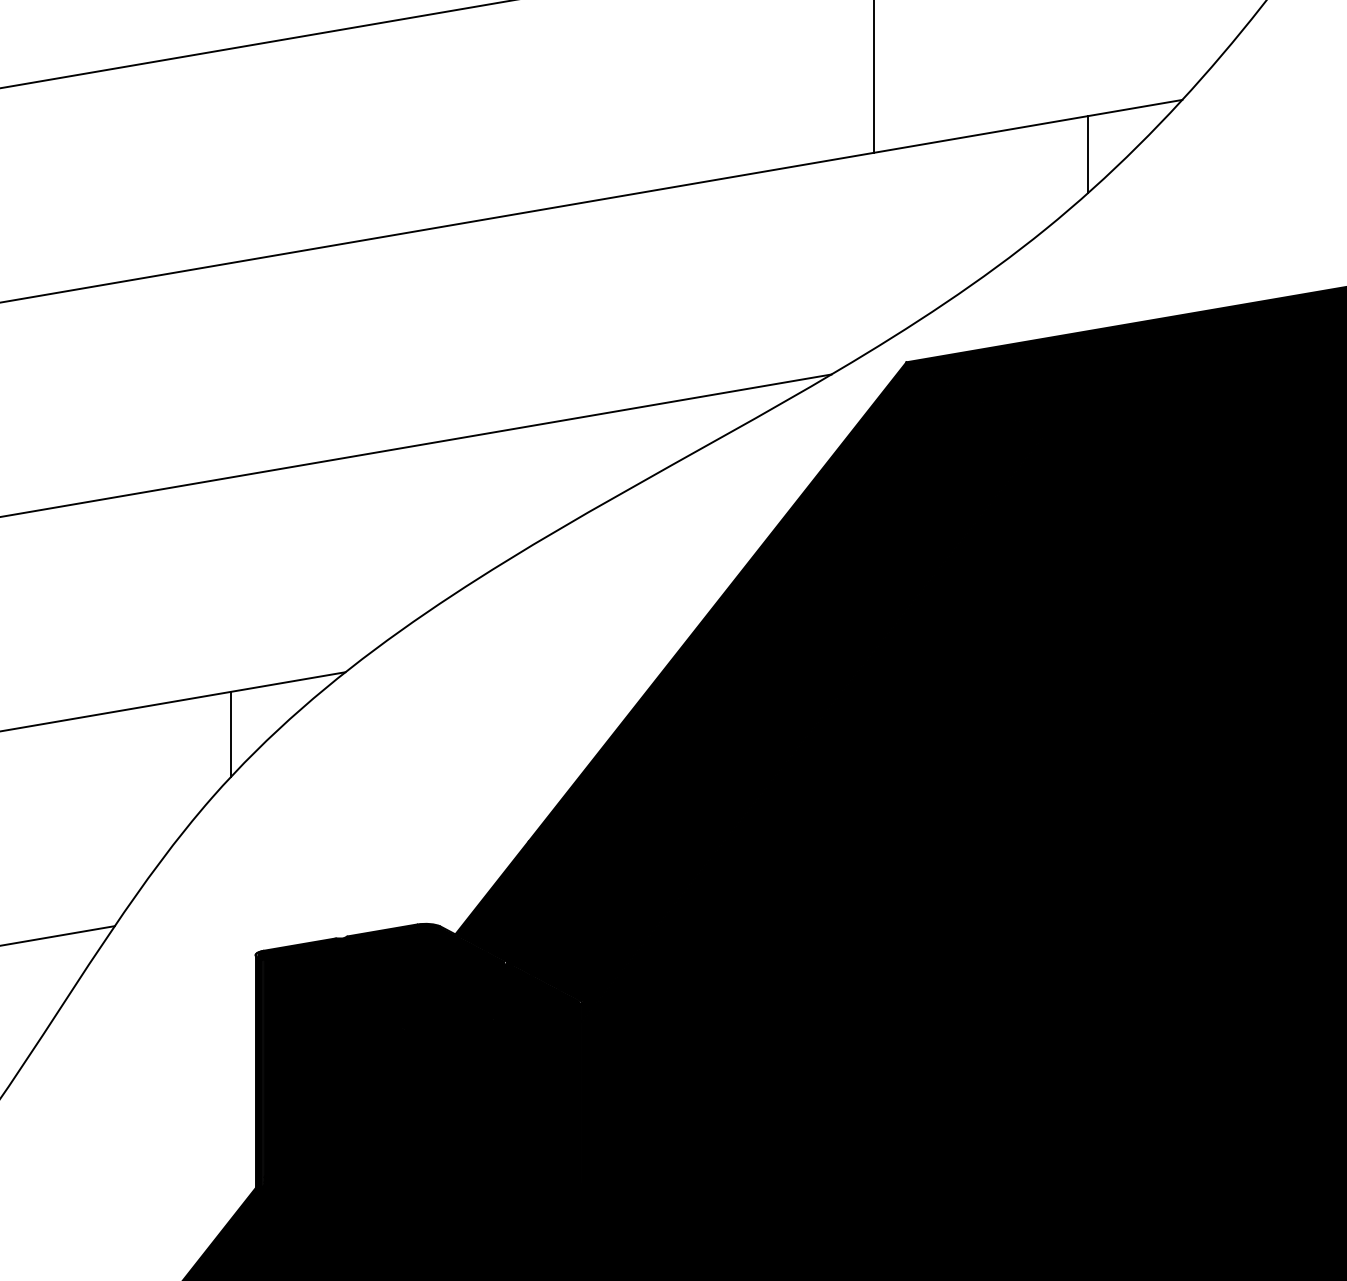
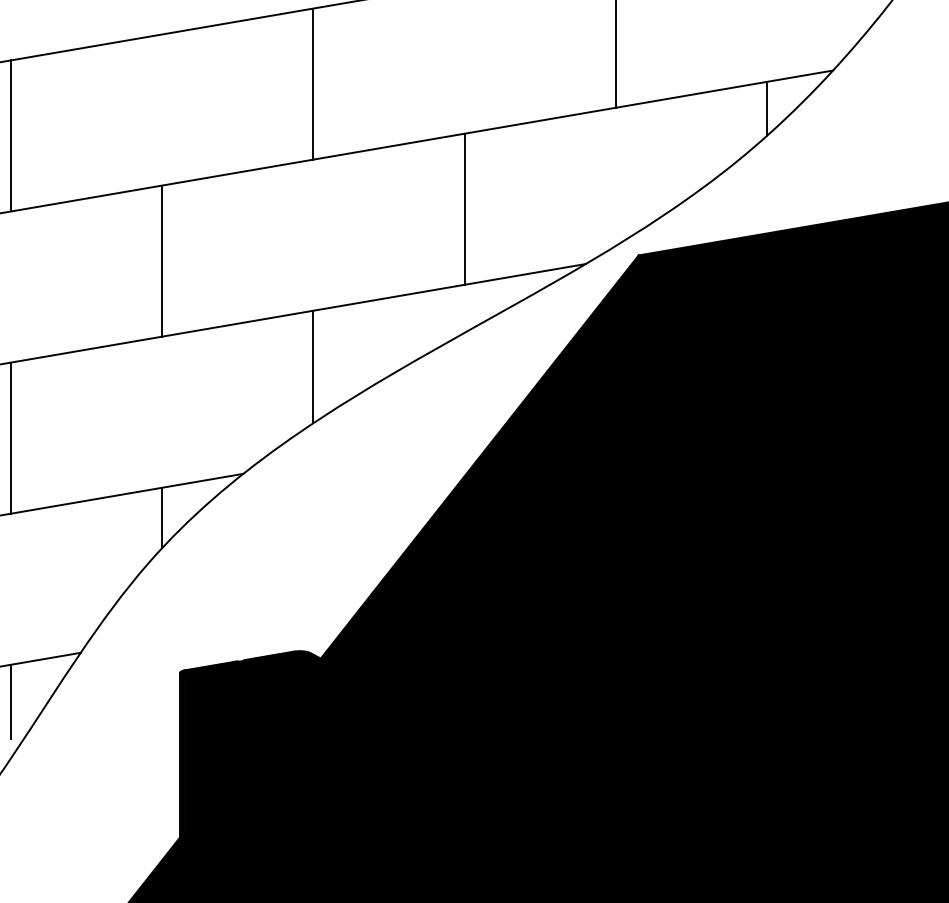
line: (445, 118) -> (313, 83), added
line: (16, 192) -> (11, 135), added
line: (659, 295) -> (464, 208), added
line: (230, 369) -> (162, 260), added
line: (445, 519) -> (313, 366), added
line: (16, 620) -> (11, 437), added
line: (16, 995) -> (11, 701), added

